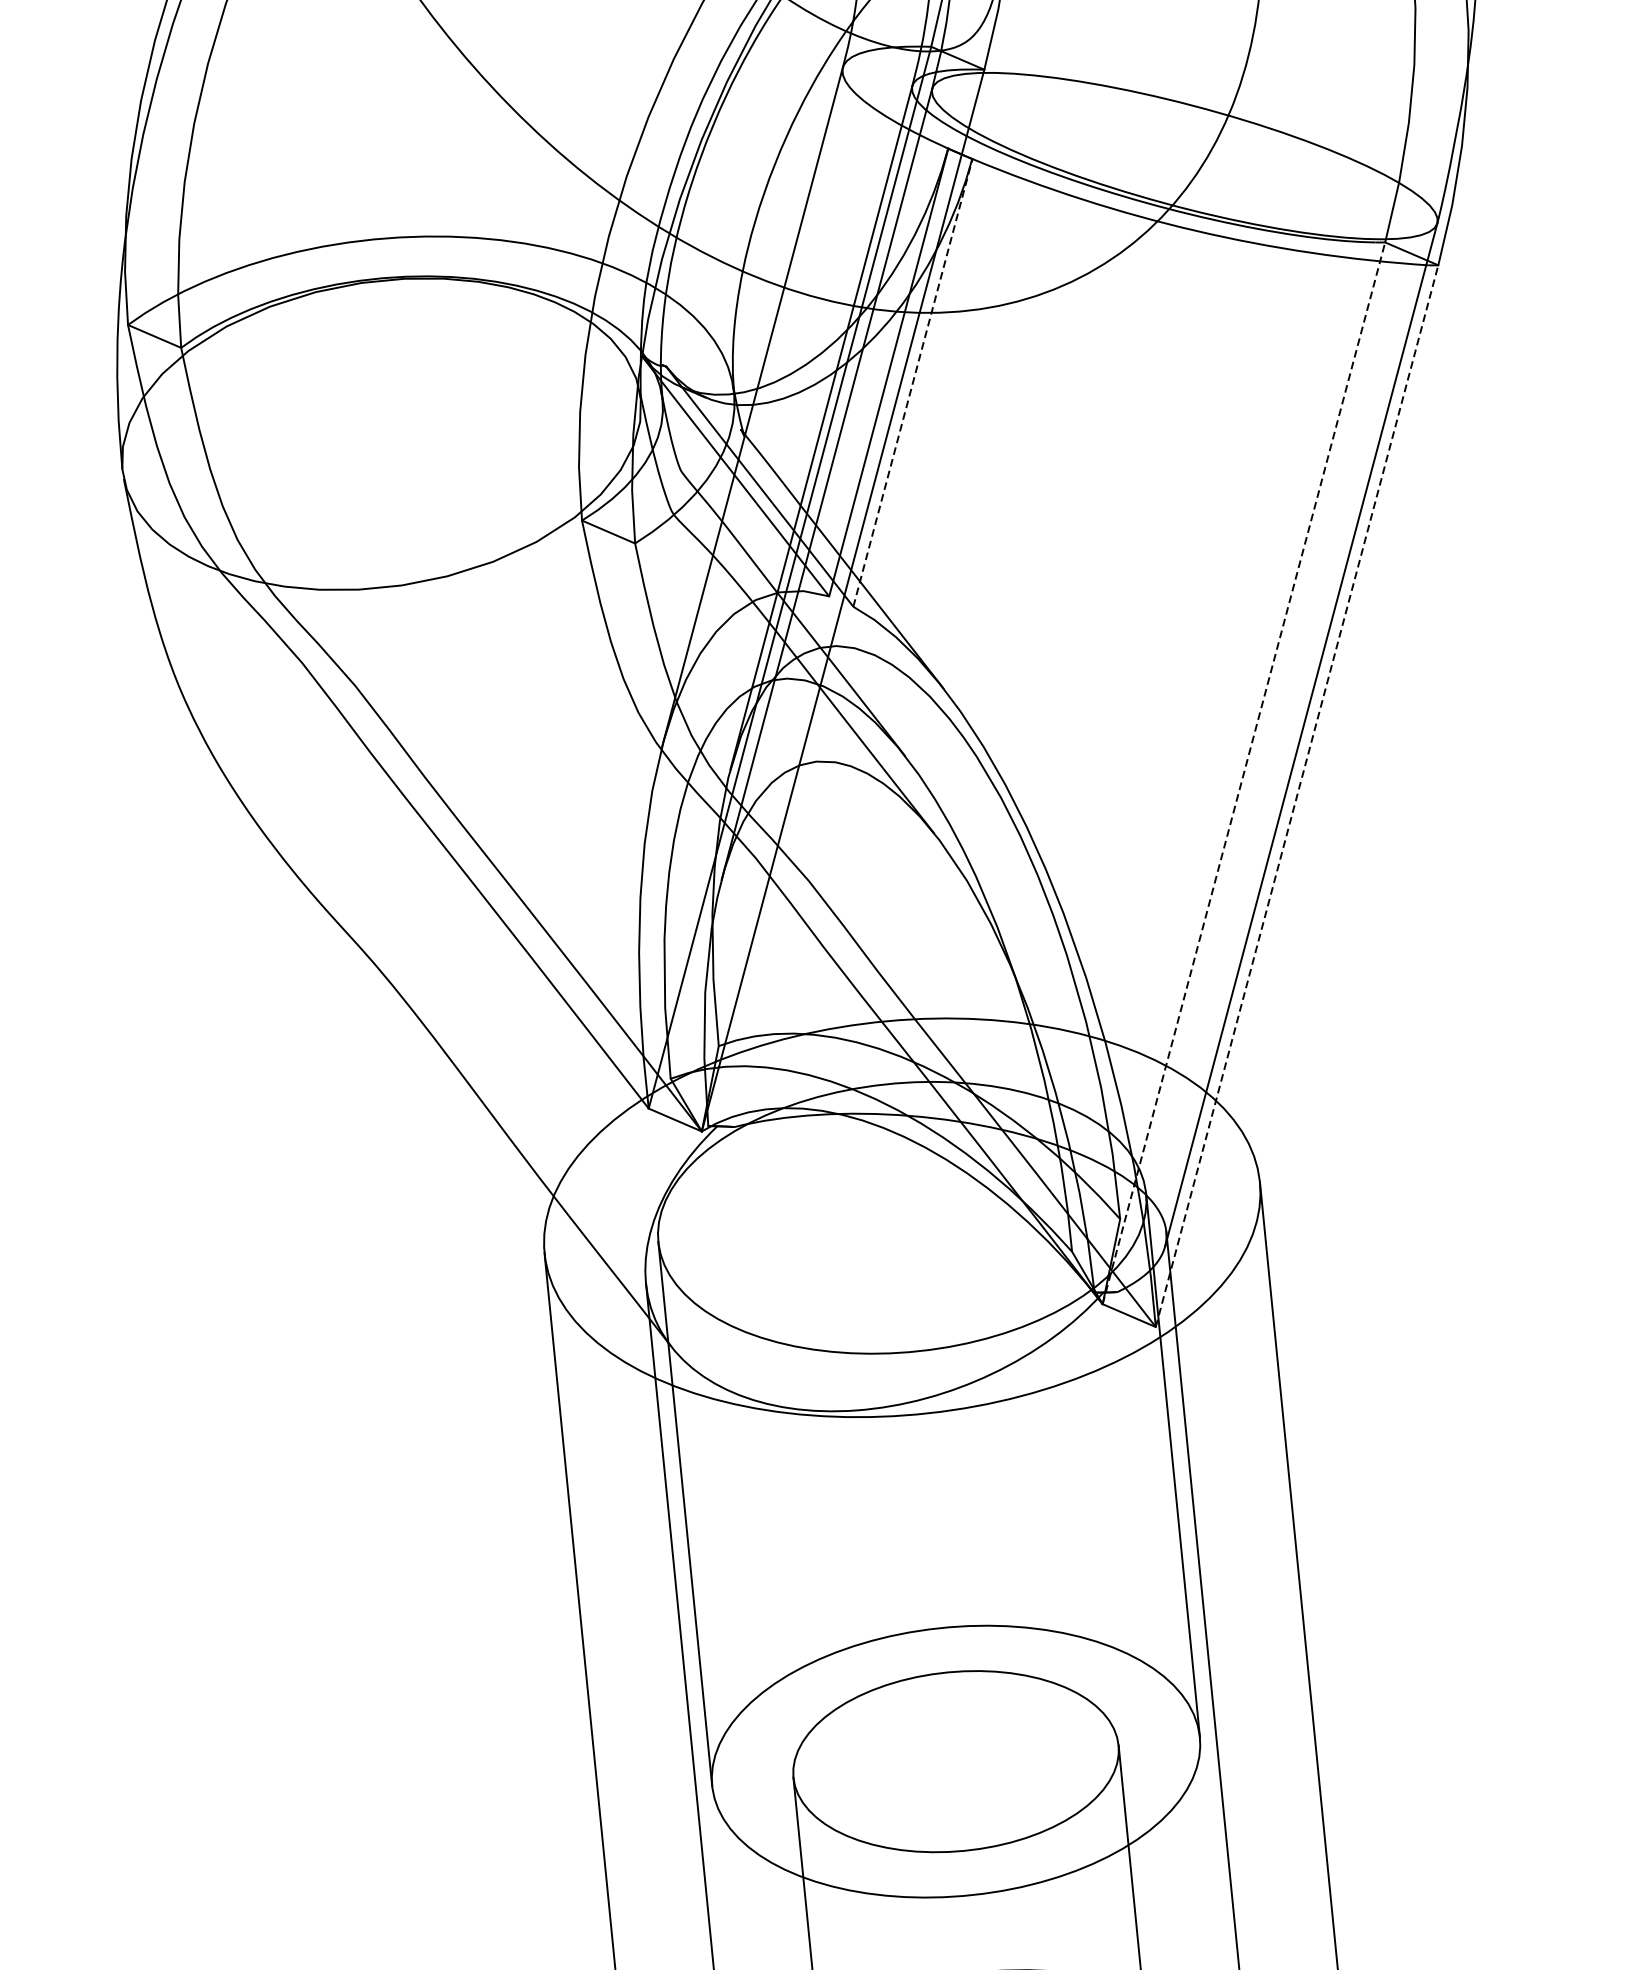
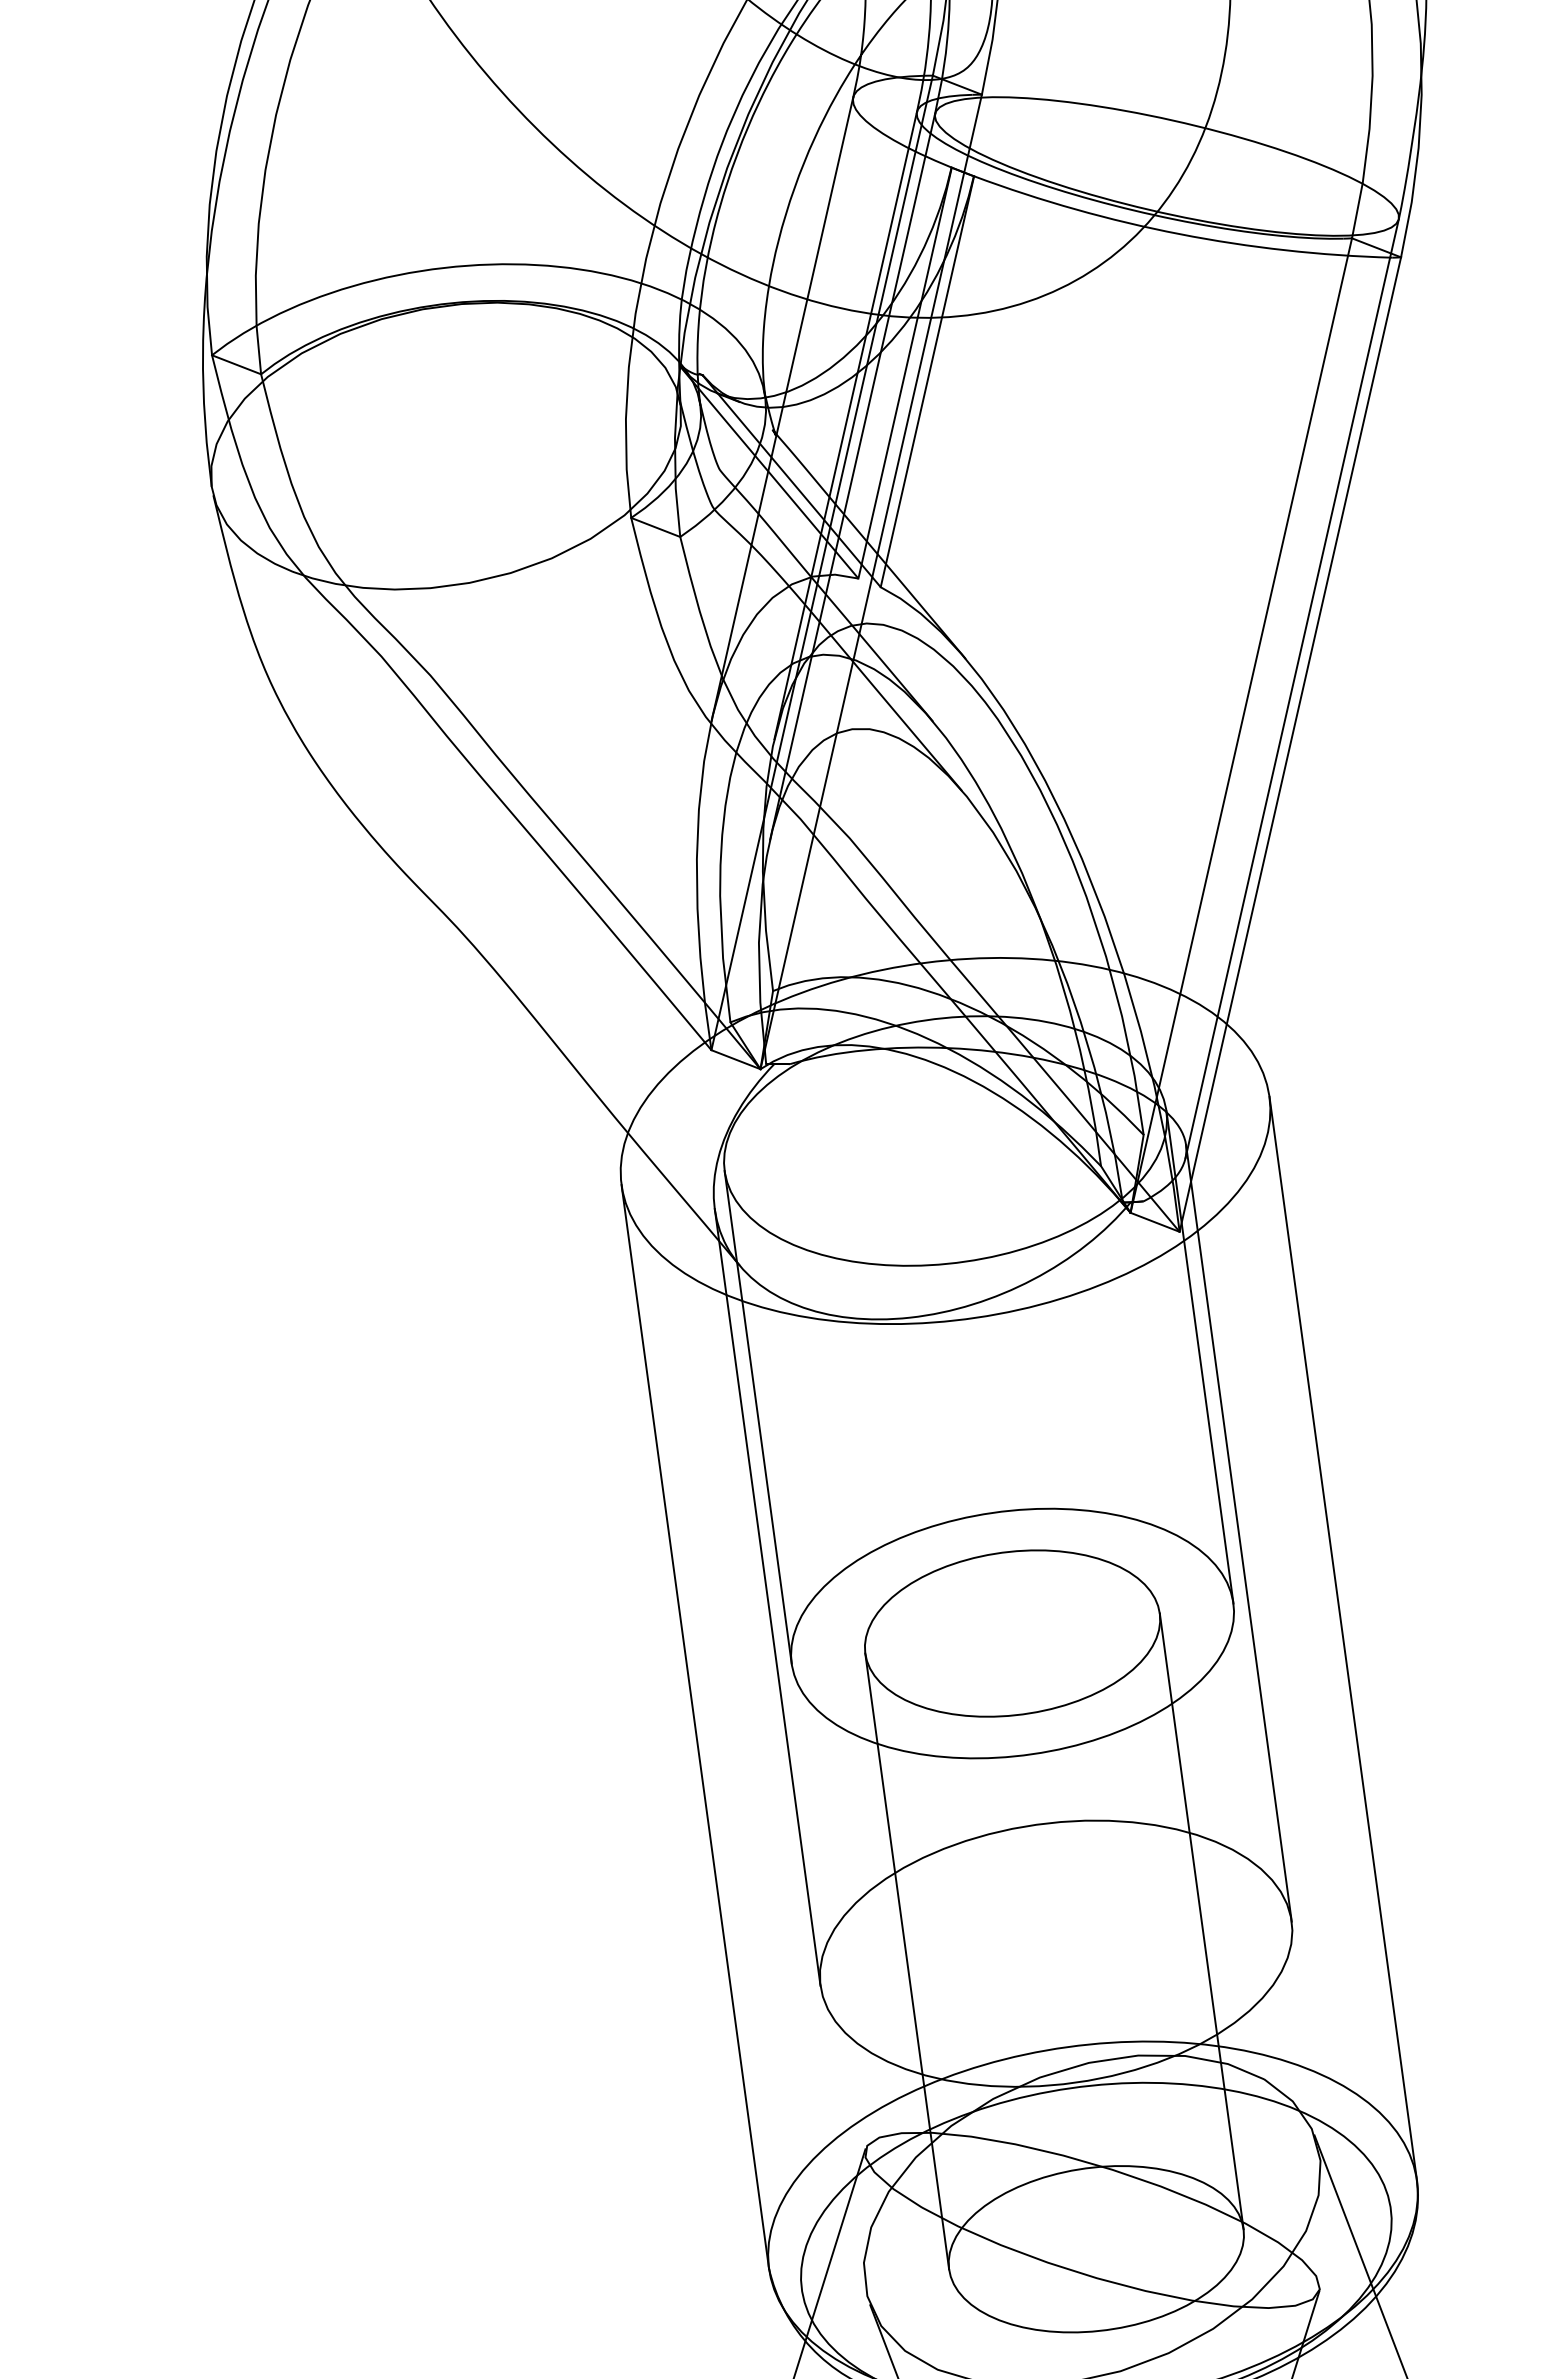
line: (913, 382) -> (927, 381), dashed -> solid
line: (1244, 773) -> (1241, 725), dashed -> solid
line: (1297, 796) -> (1290, 744), dashed -> solid

